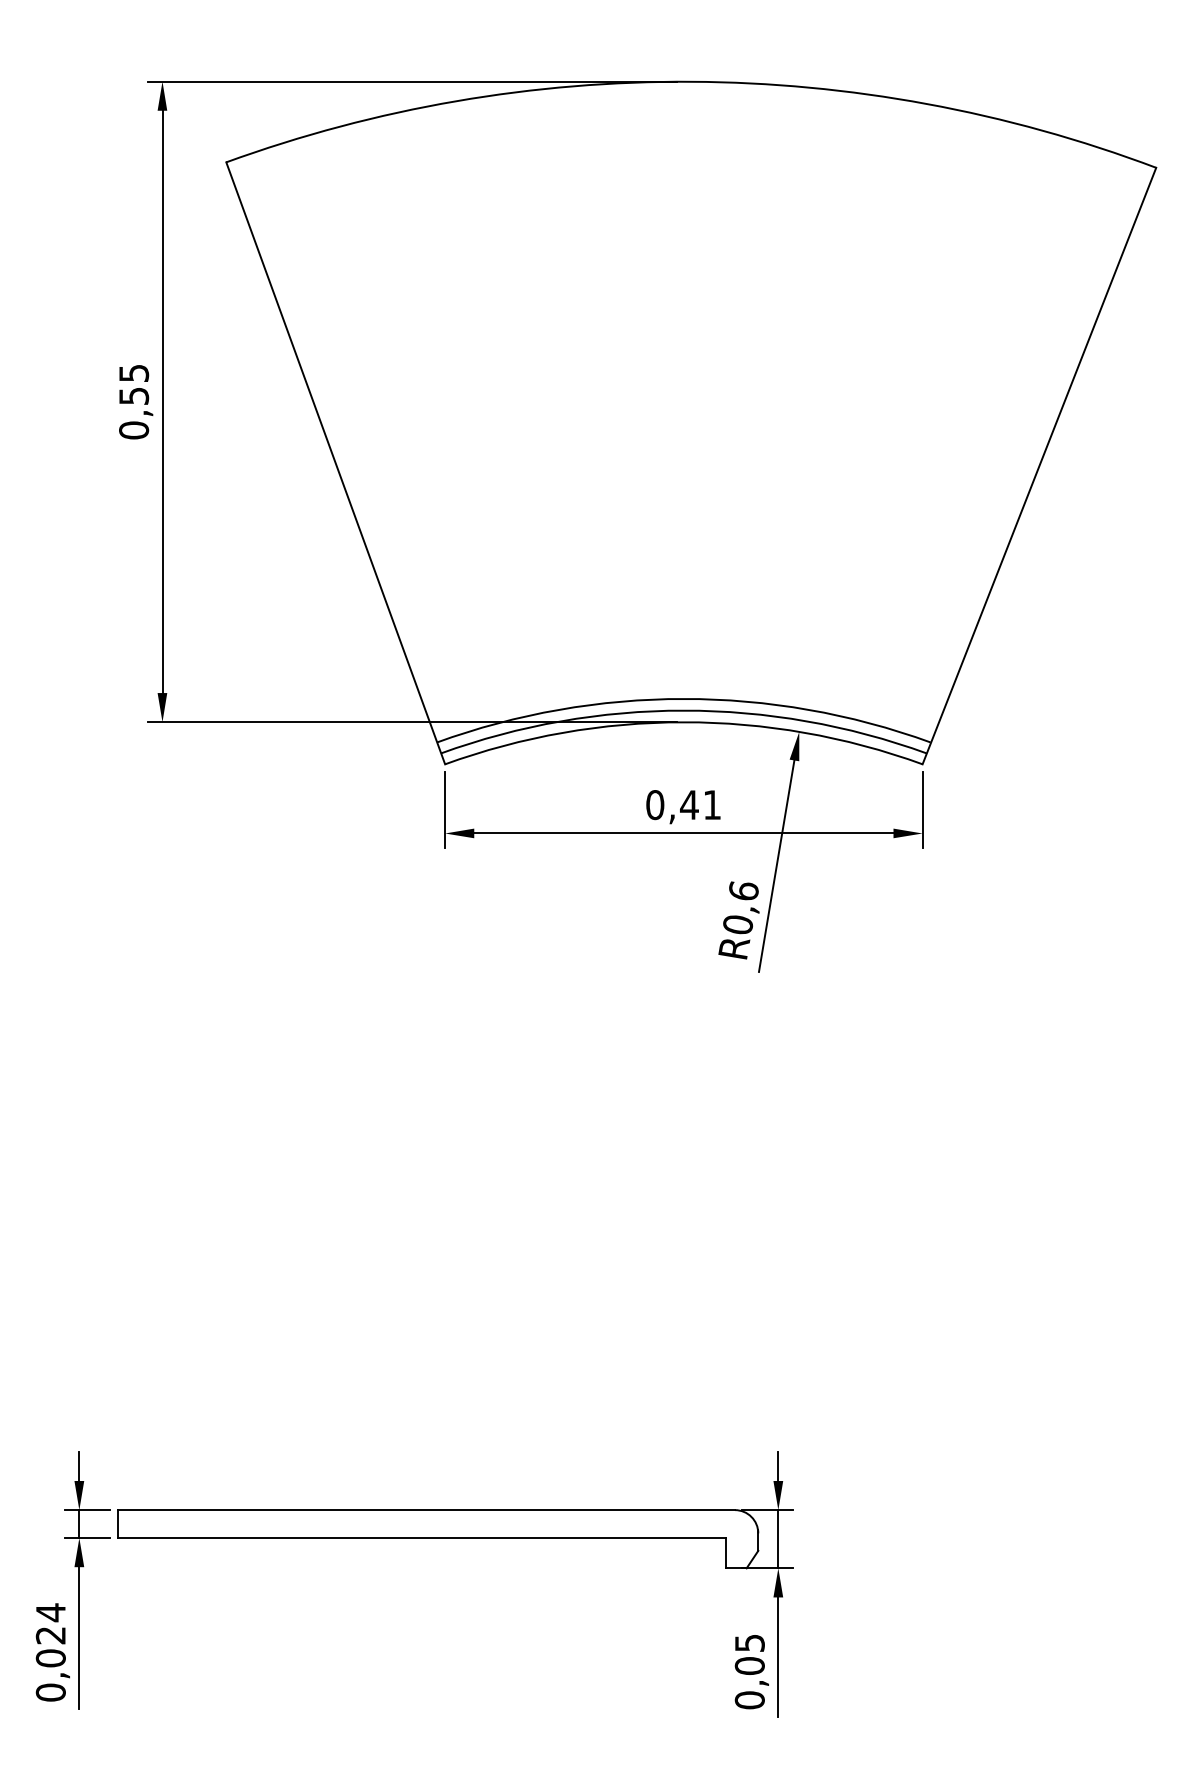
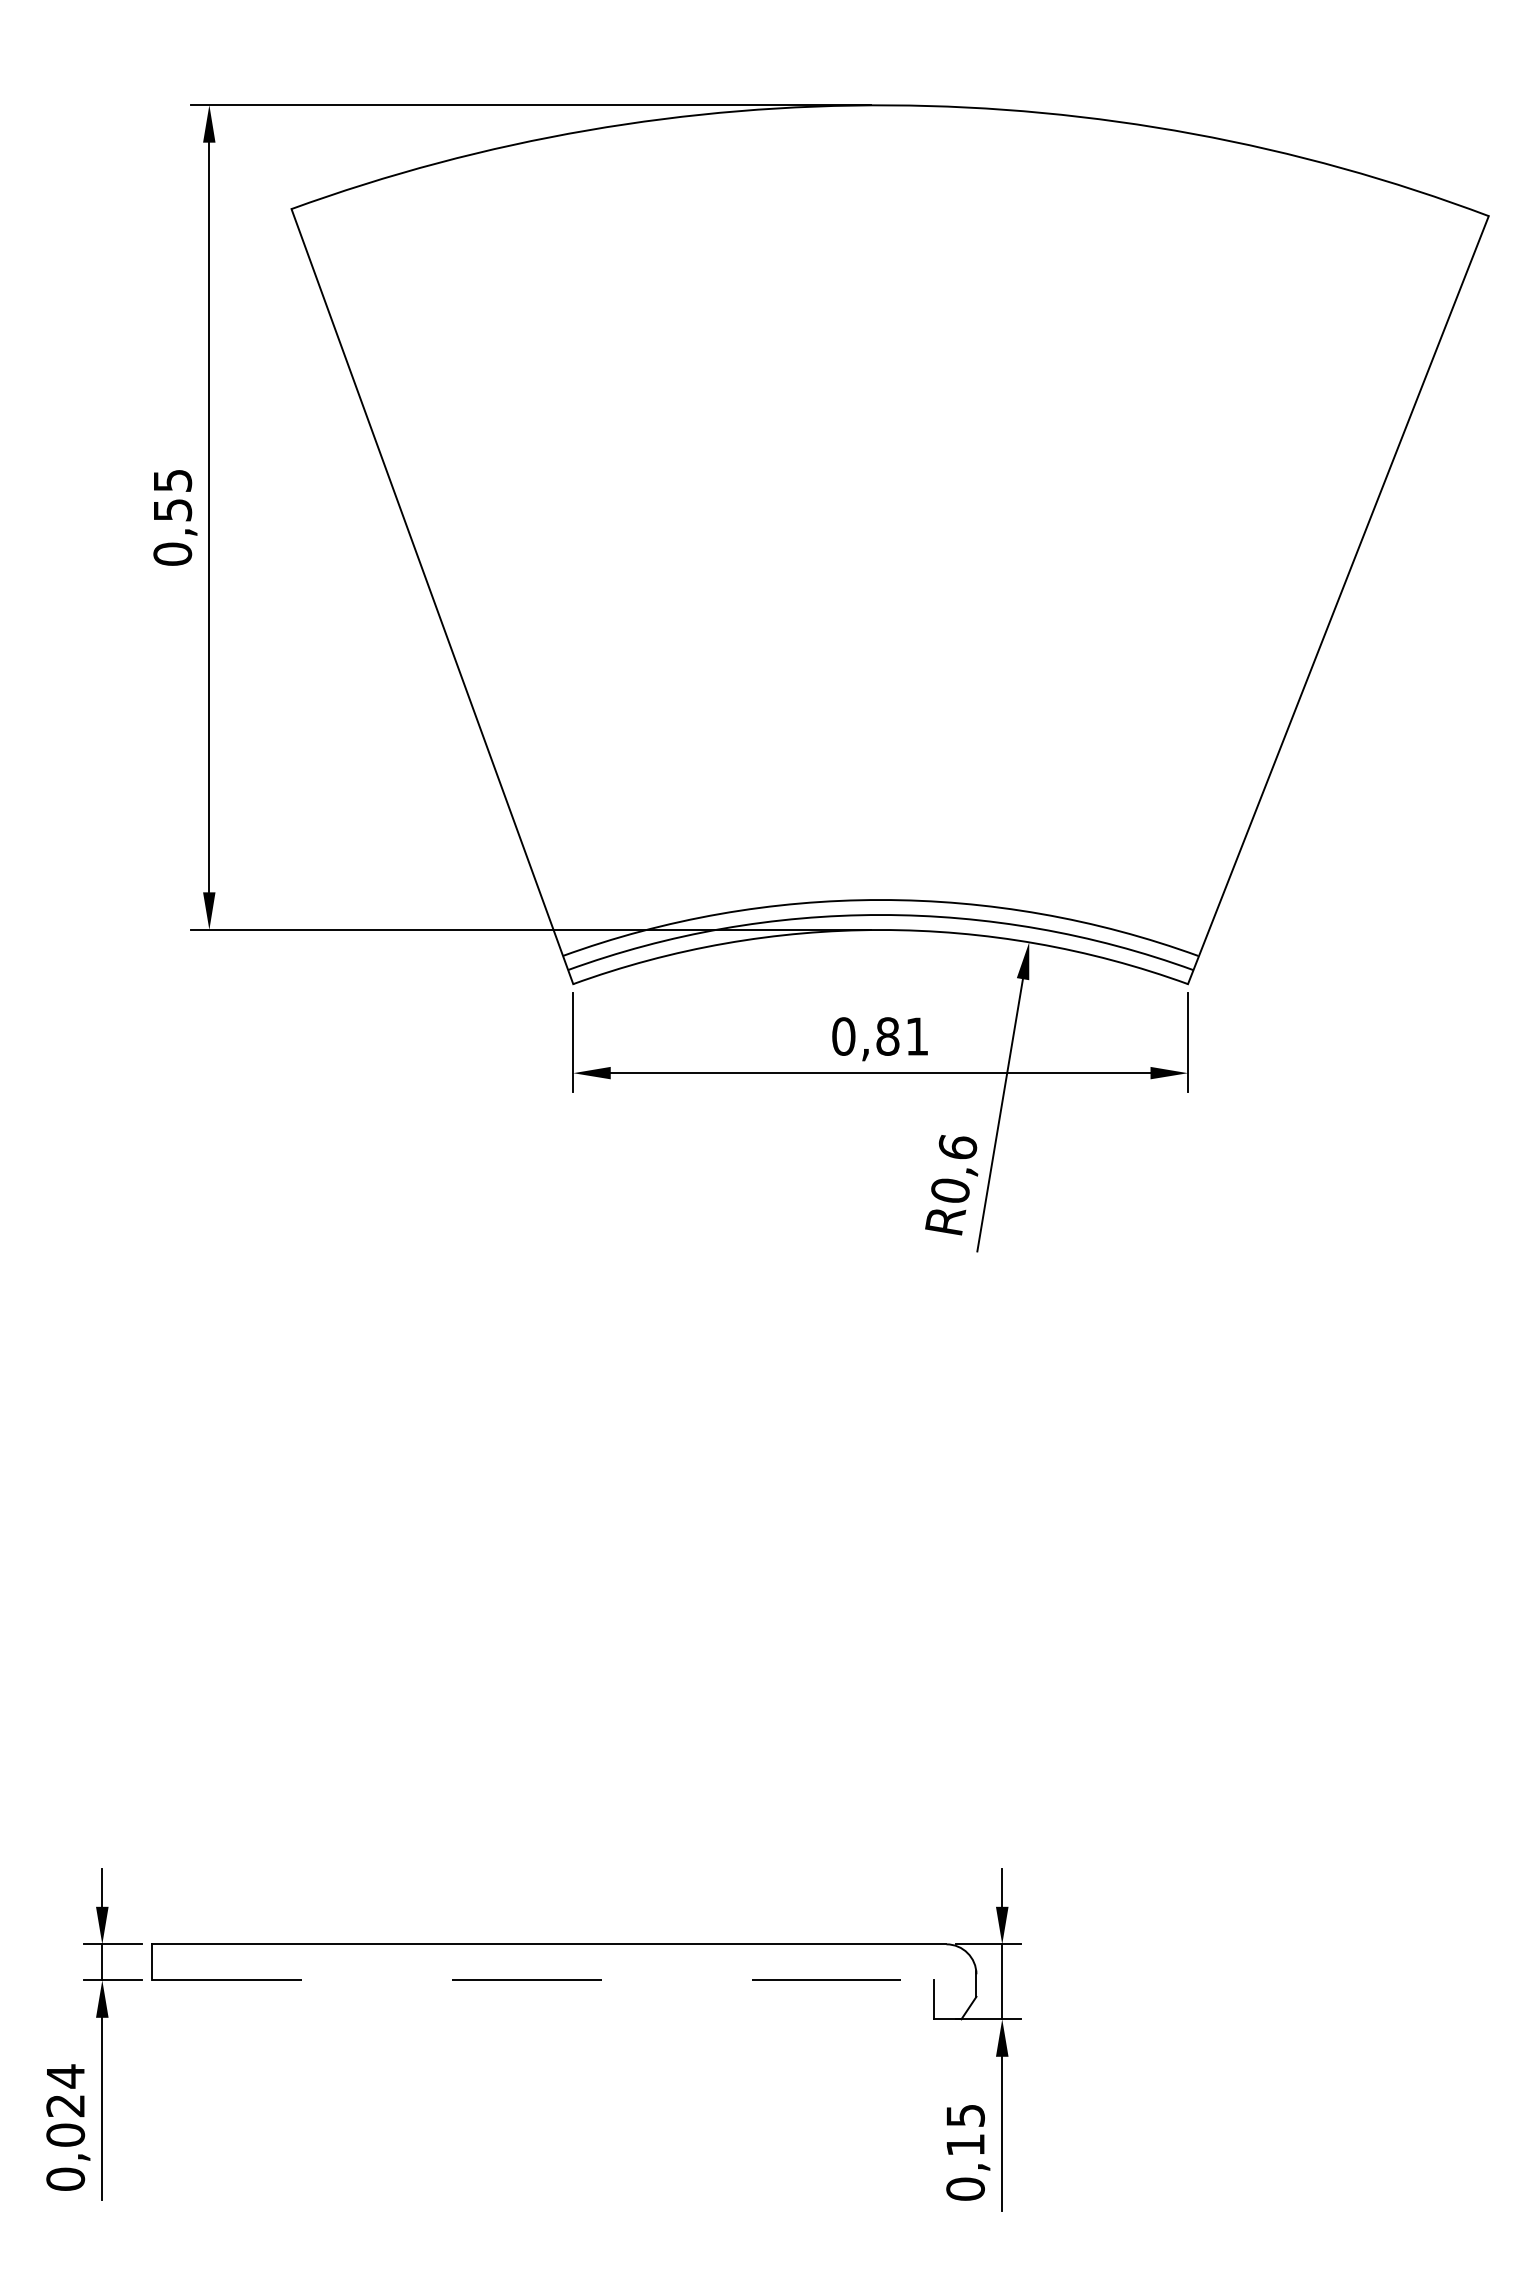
text: (689, 804) -> (887, 1036), 0,41 -> 0,81
line: (422, 1538) -> (543, 1980), solid -> dashed
text: (749, 1665) -> (965, 2144), 0,05 -> 0,15

